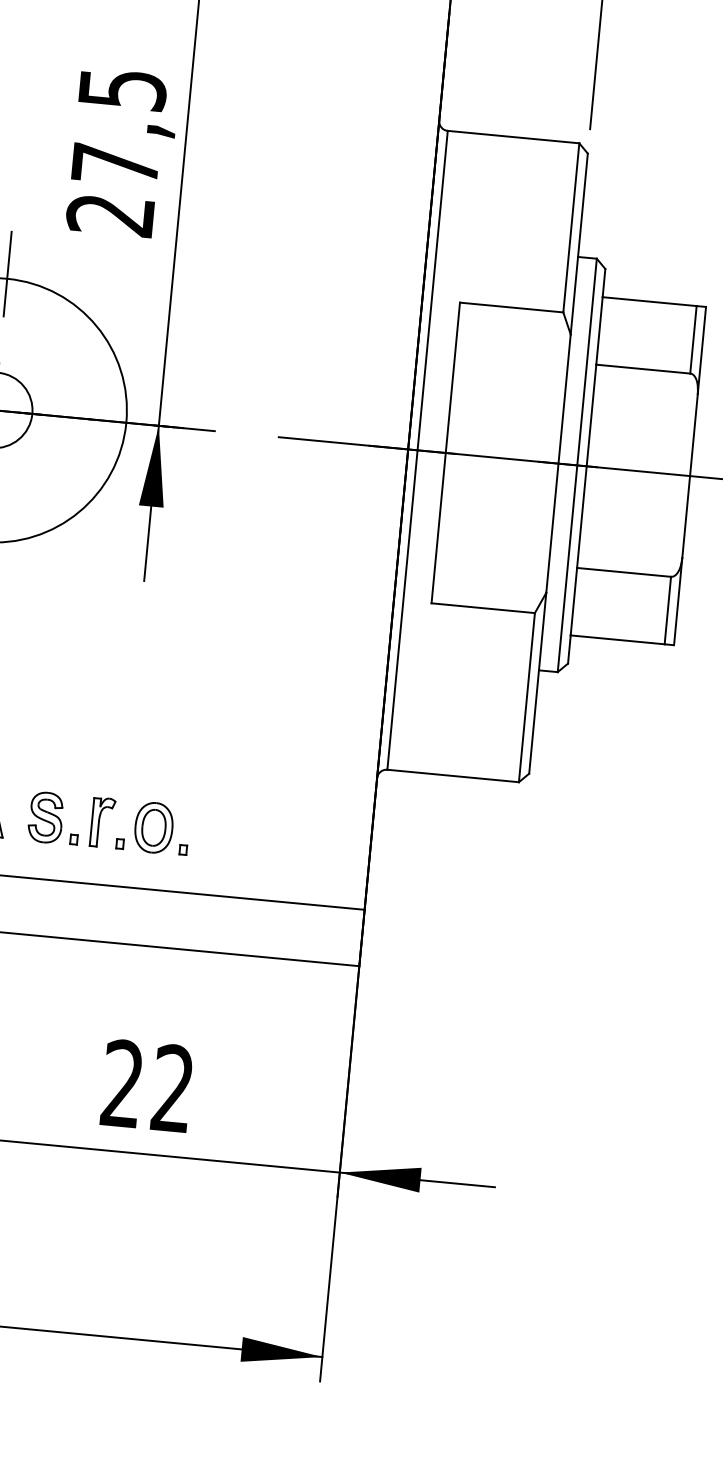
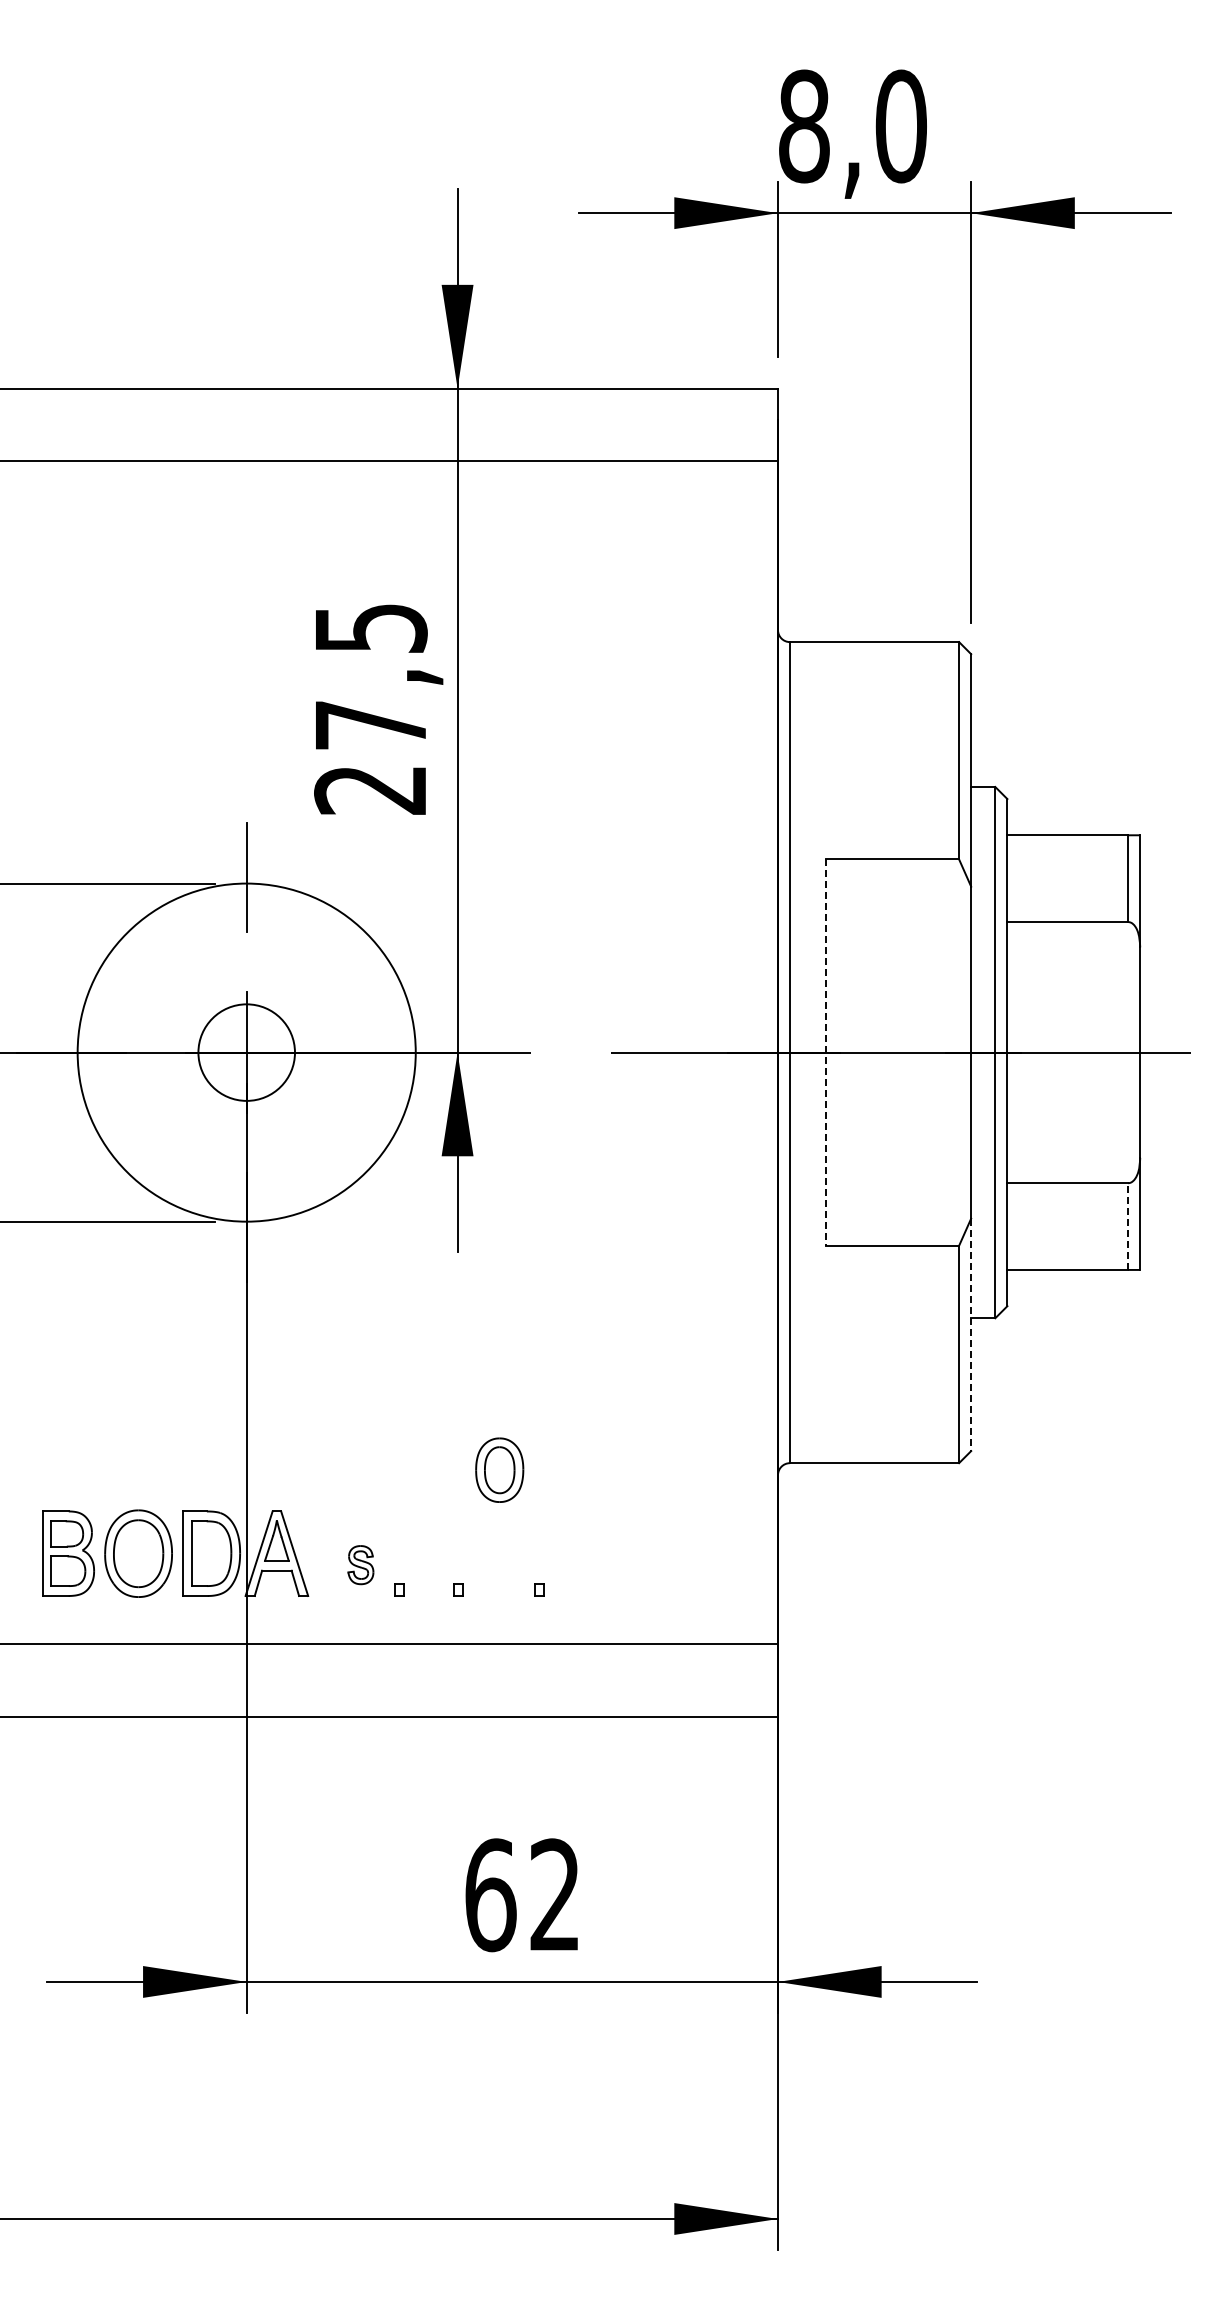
line: (445, 453) -> (826, 1053), solid -> dashed
line: (668, 610) -> (1128, 1226), solid -> dashed
line: (537, 683) -> (971, 1335), solid -> dashed
part: (45, 817) -> (360, 1564), size x0.6
part: (102, 822) -> (433, 1564), removed
part: (153, 827) -> (499, 1469), moved
text: (122, 1084) -> (490, 1895), 22 -> 62

